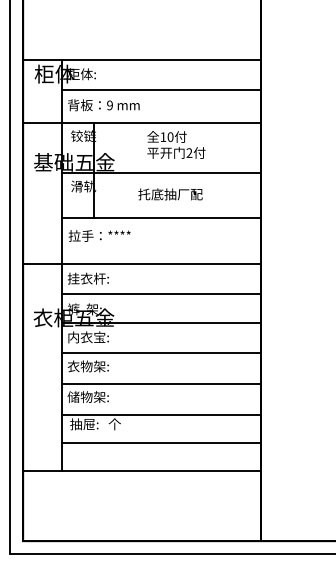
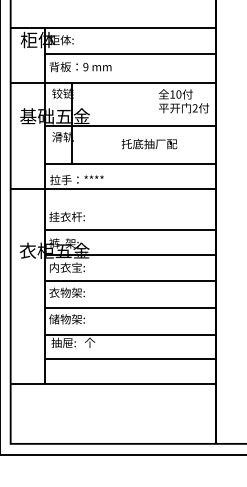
text: (176, 144) -> (184, 100), moved
text: (170, 194) -> (149, 144), moved
line: (141, 263) -> (113, 189), moved

